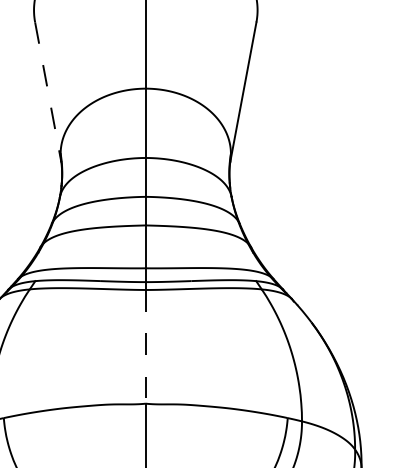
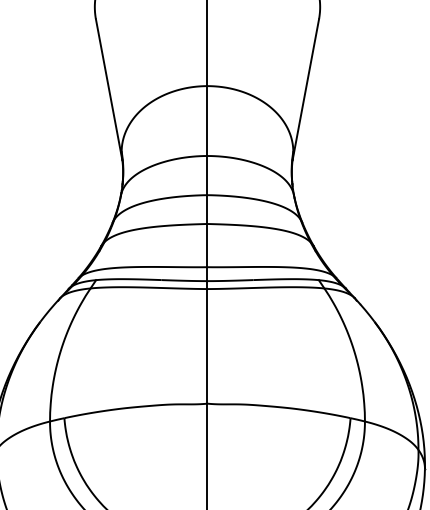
line: (48, 92) -> (109, 89), dashed -> solid
line: (145, 346) -> (207, 346), dashed -> solid

